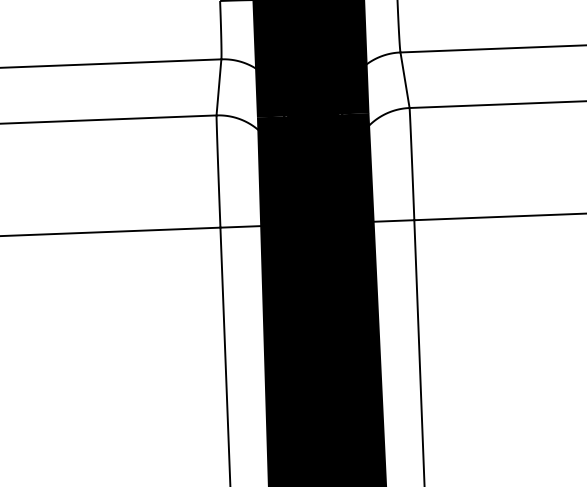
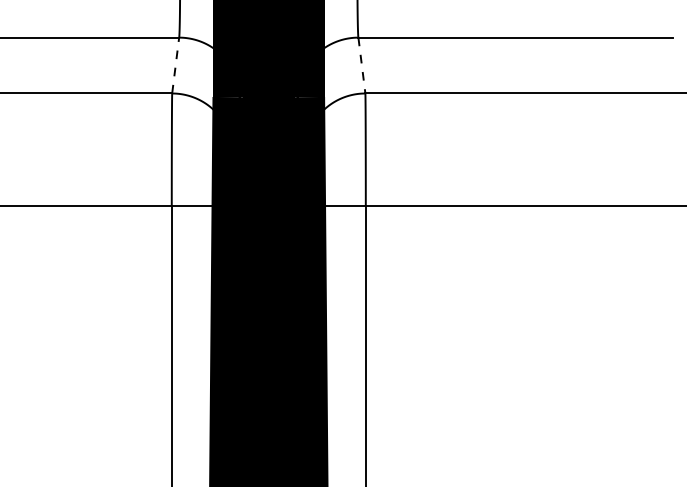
line: (404, 81) -> (361, 66), solid -> dashed
line: (218, 87) -> (175, 65), solid -> dashed

